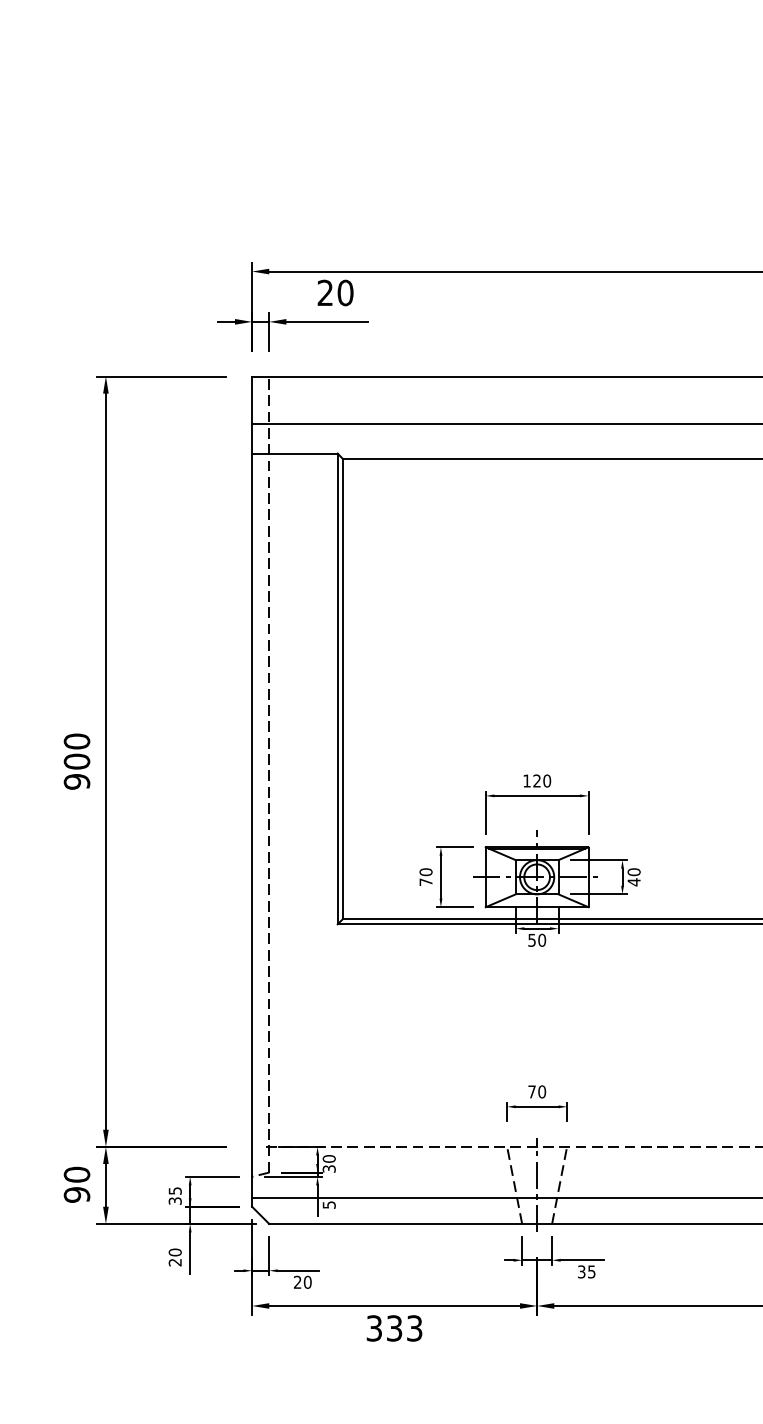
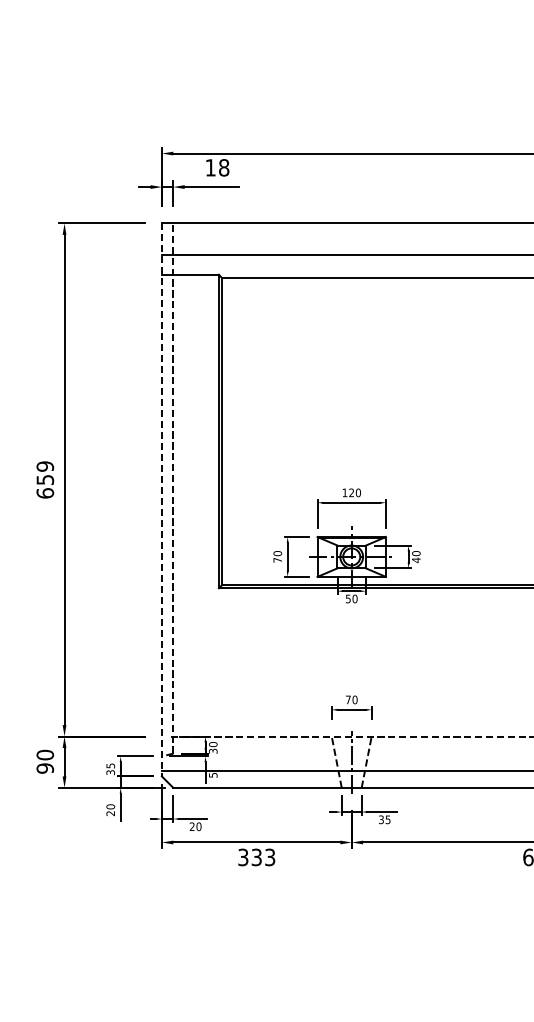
text: (335, 292) -> (217, 167), 20 -> 18
text: (77, 760) -> (45, 479), 900 -> 659
line: (251, 792) -> (161, 500), solid -> dashed

